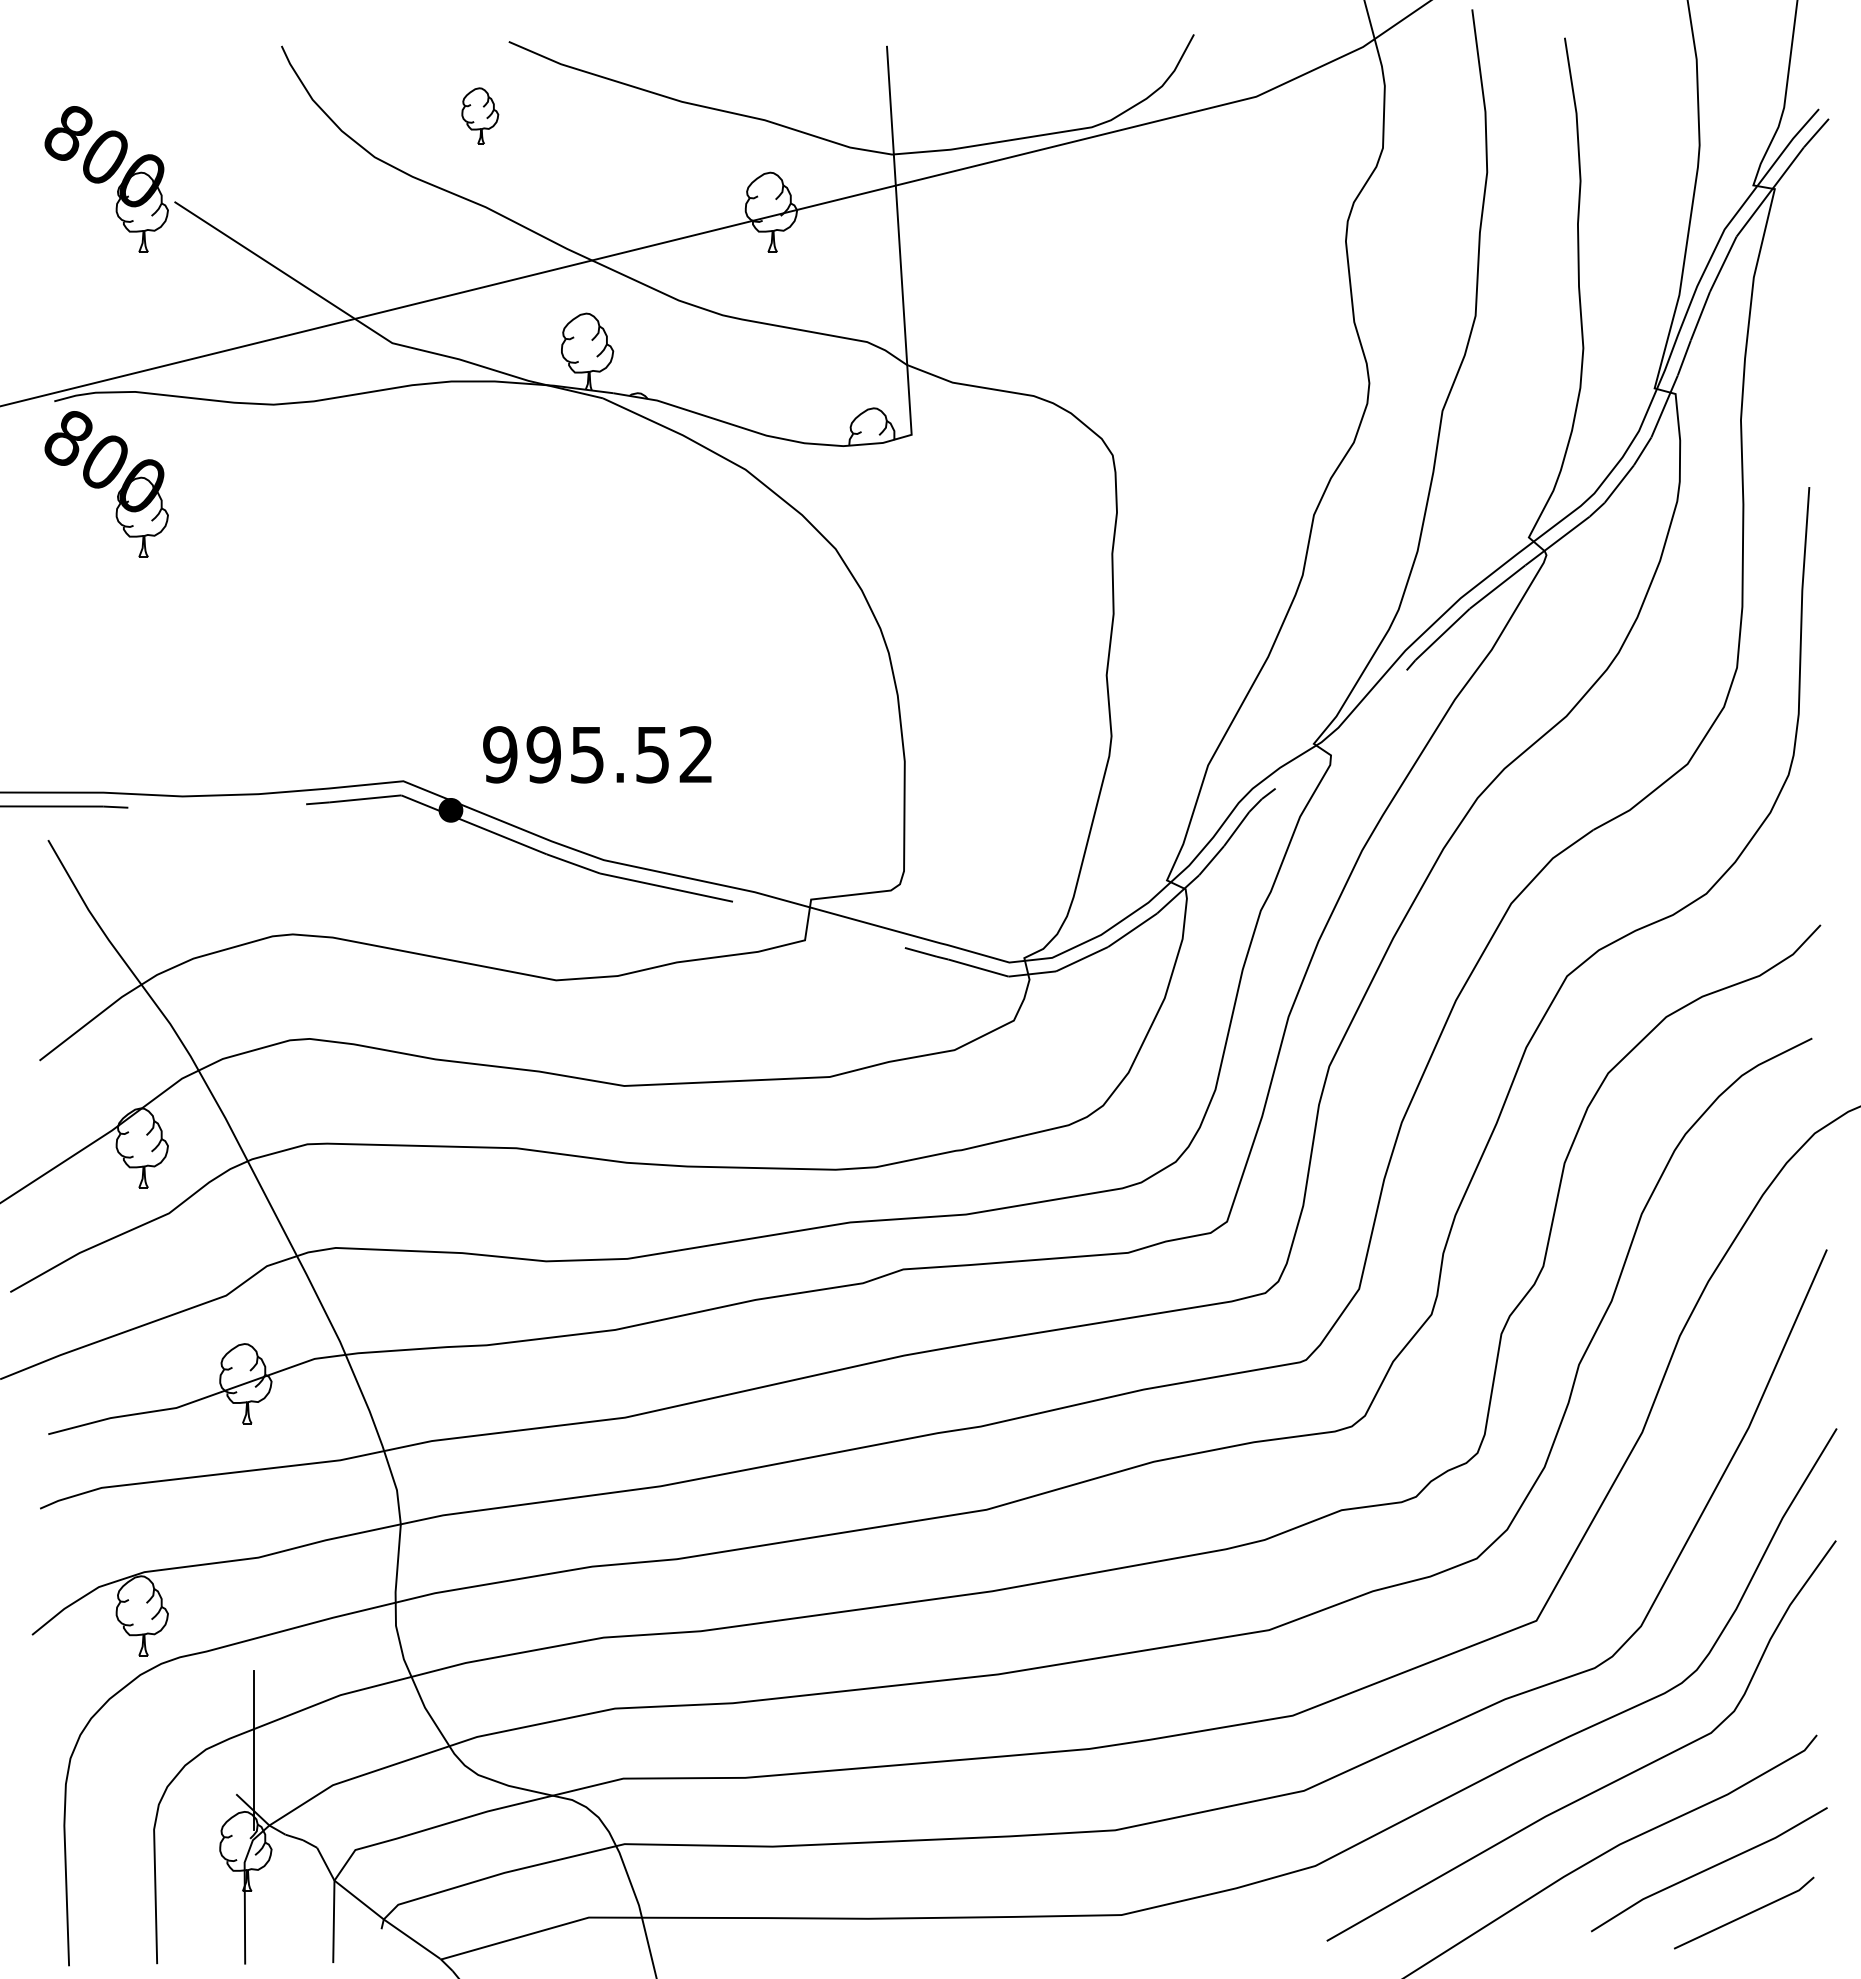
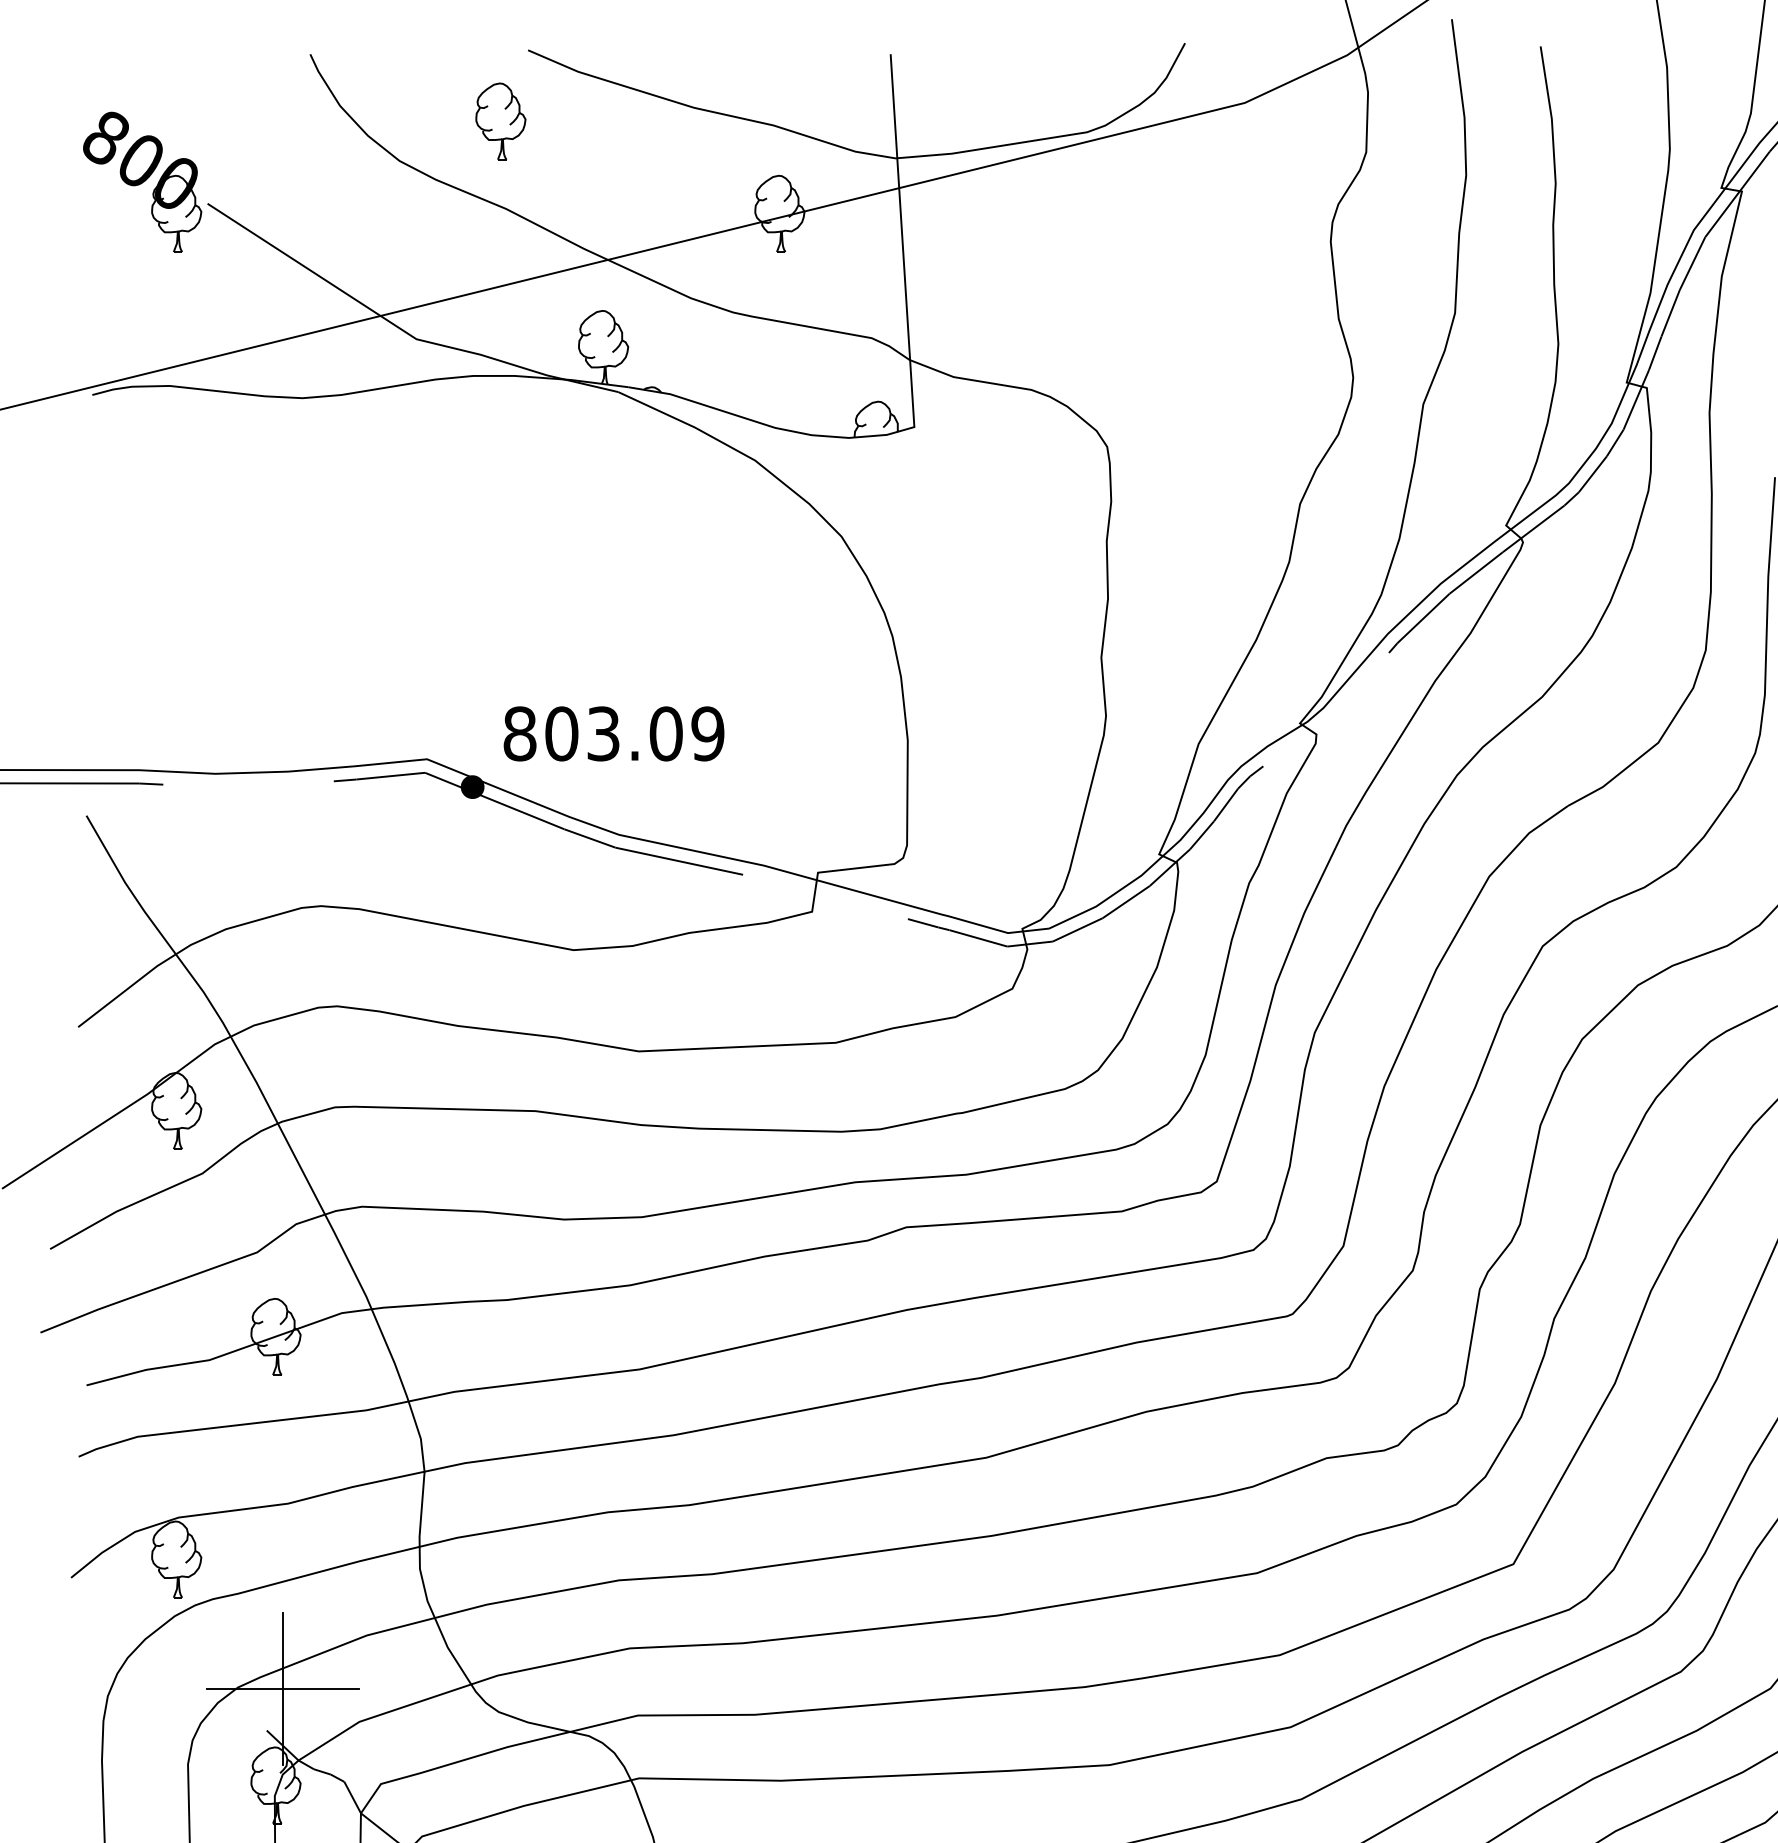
part: (479, 115) -> (500, 120), size x1.43
part: (106, 484) -> (142, 474), removed
text: (598, 754) -> (614, 733), 995.52 -> 803.09
line: (253, 1750) -> (283, 1688), added

